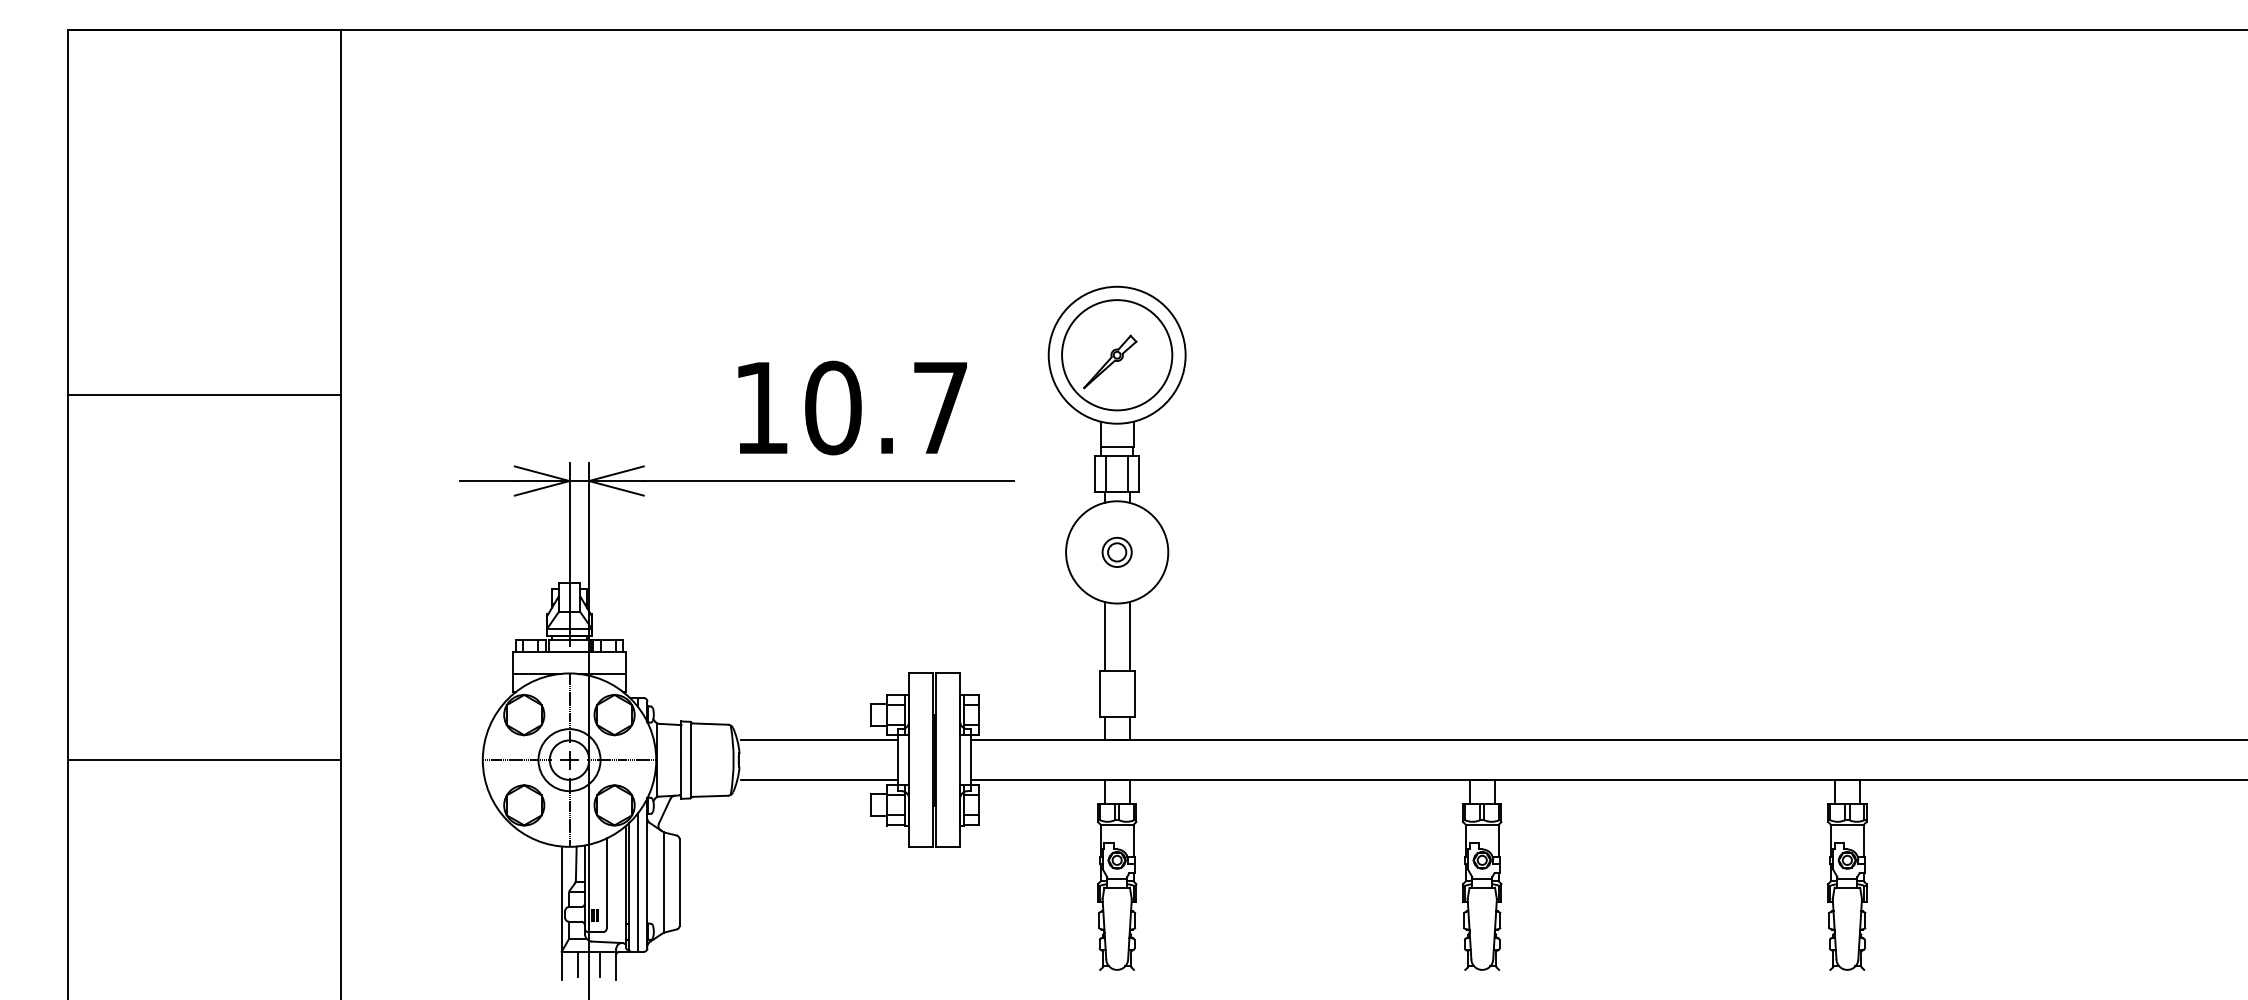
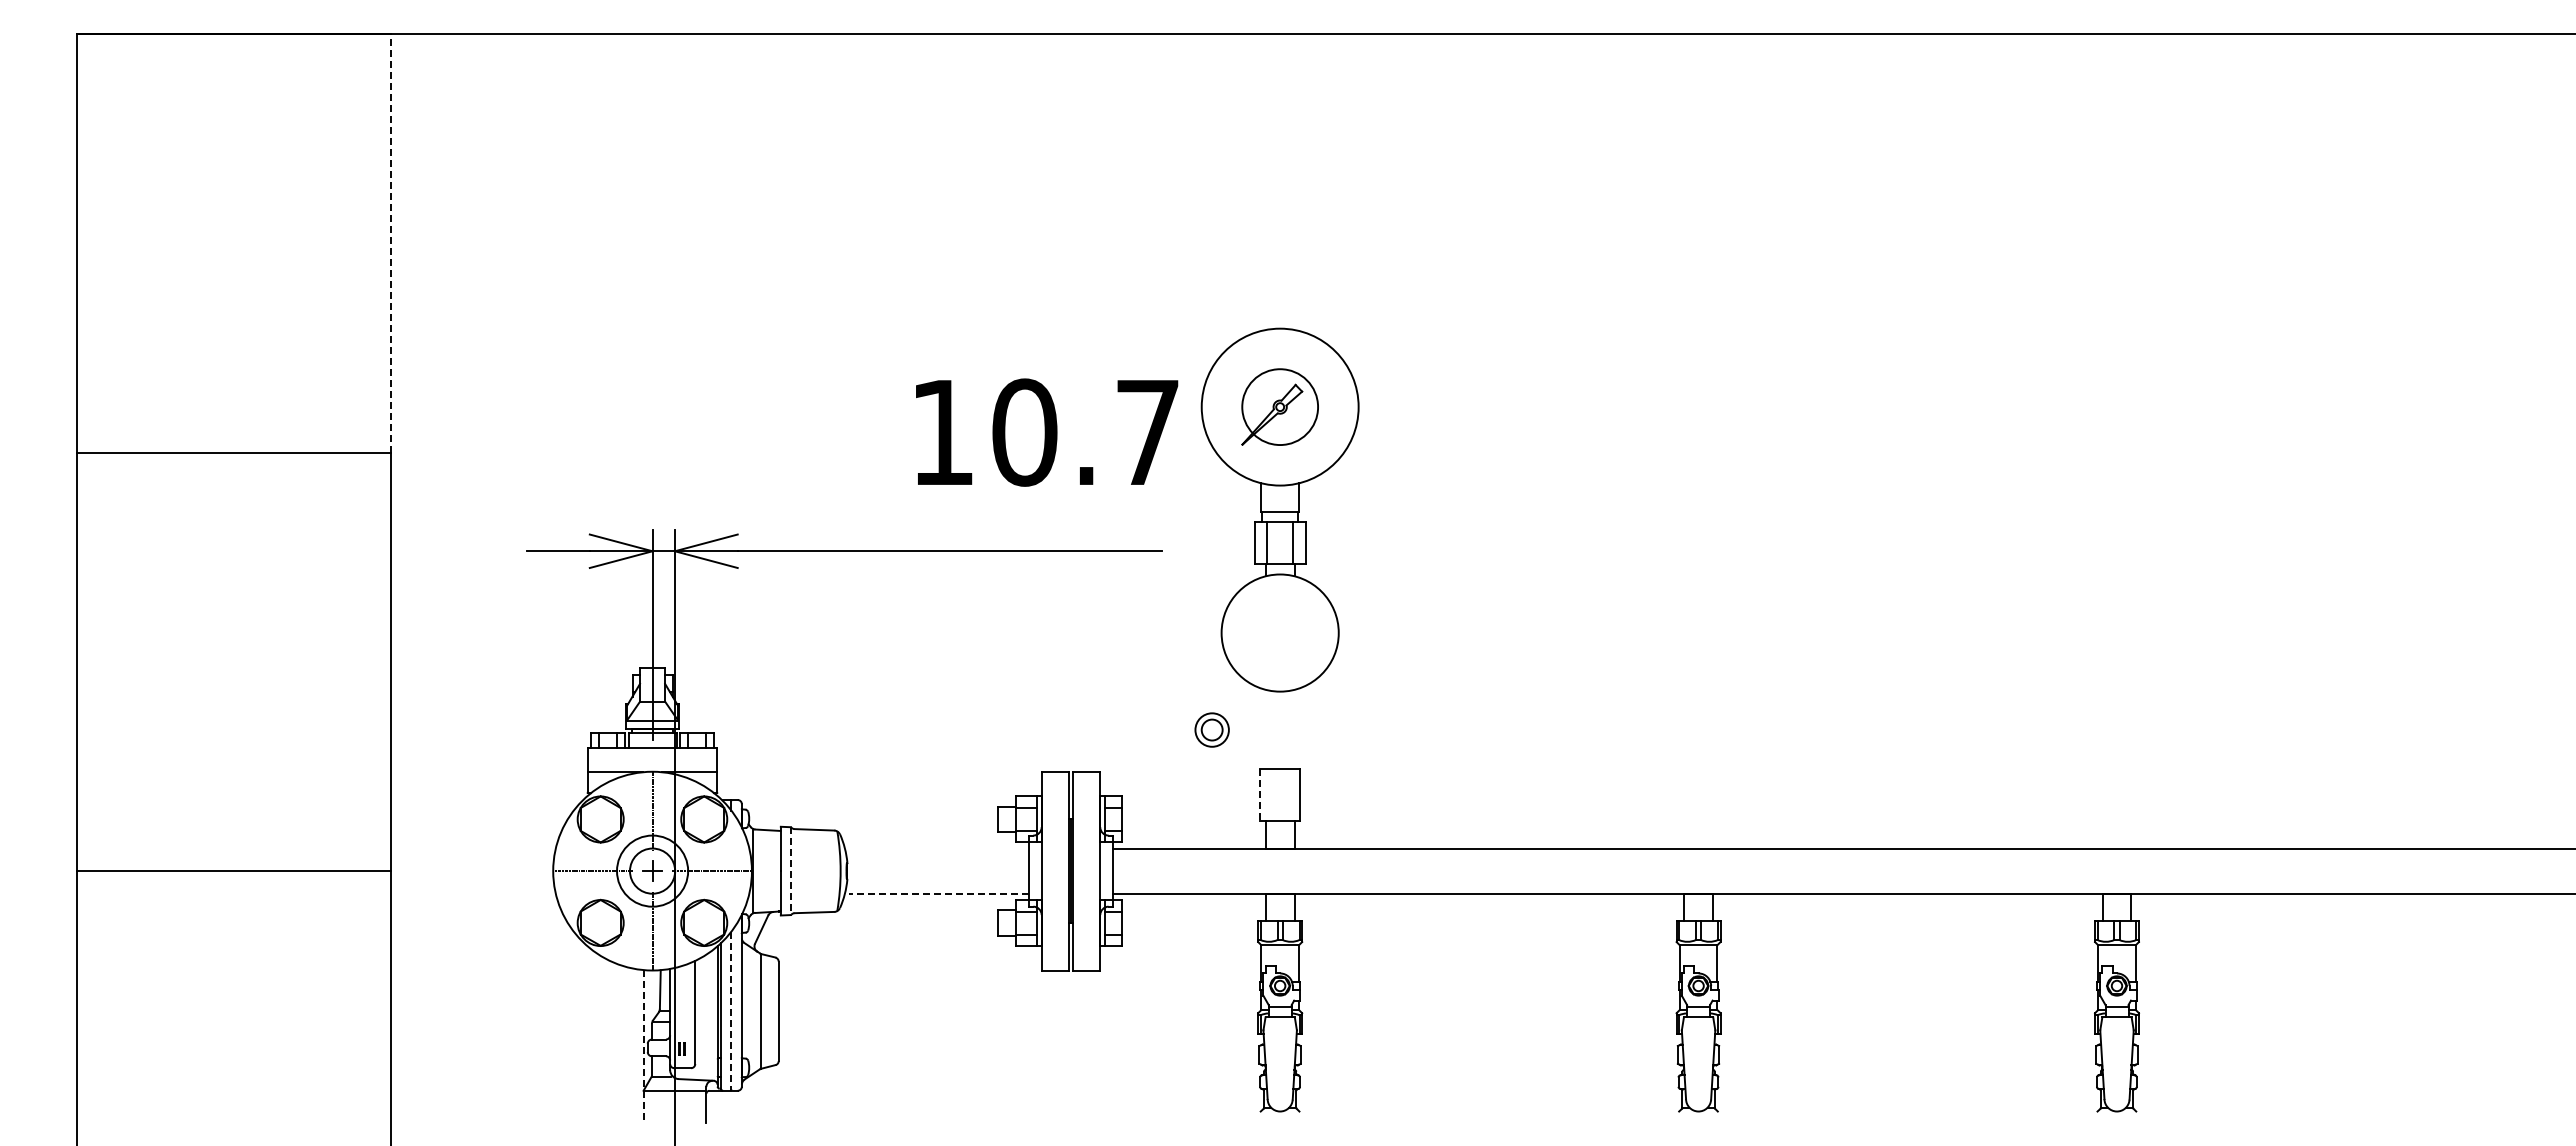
line: (341, 212) -> (391, 243), solid -> dashed
circle: (1117, 354) -> (1280, 406), size x0.6
text: (853, 407) -> (1047, 432), moved
part: (1116, 551) -> (1211, 729), moved
line: (1104, 636) -> (1265, 729), removed
line: (1129, 636) -> (1294, 729), removed
line: (1100, 694) -> (1260, 795), solid -> dashed
line: (819, 740) -> (939, 848), removed
line: (690, 760) -> (791, 871), solid -> dashed
line: (819, 779) -> (938, 893), solid -> dashed
line: (638, 882) -> (731, 1011), solid -> dashed
line: (561, 913) -> (643, 1046), solid -> dashed
line: (578, 964) -> (662, 1105), removed
line: (600, 964) -> (687, 1105), removed

